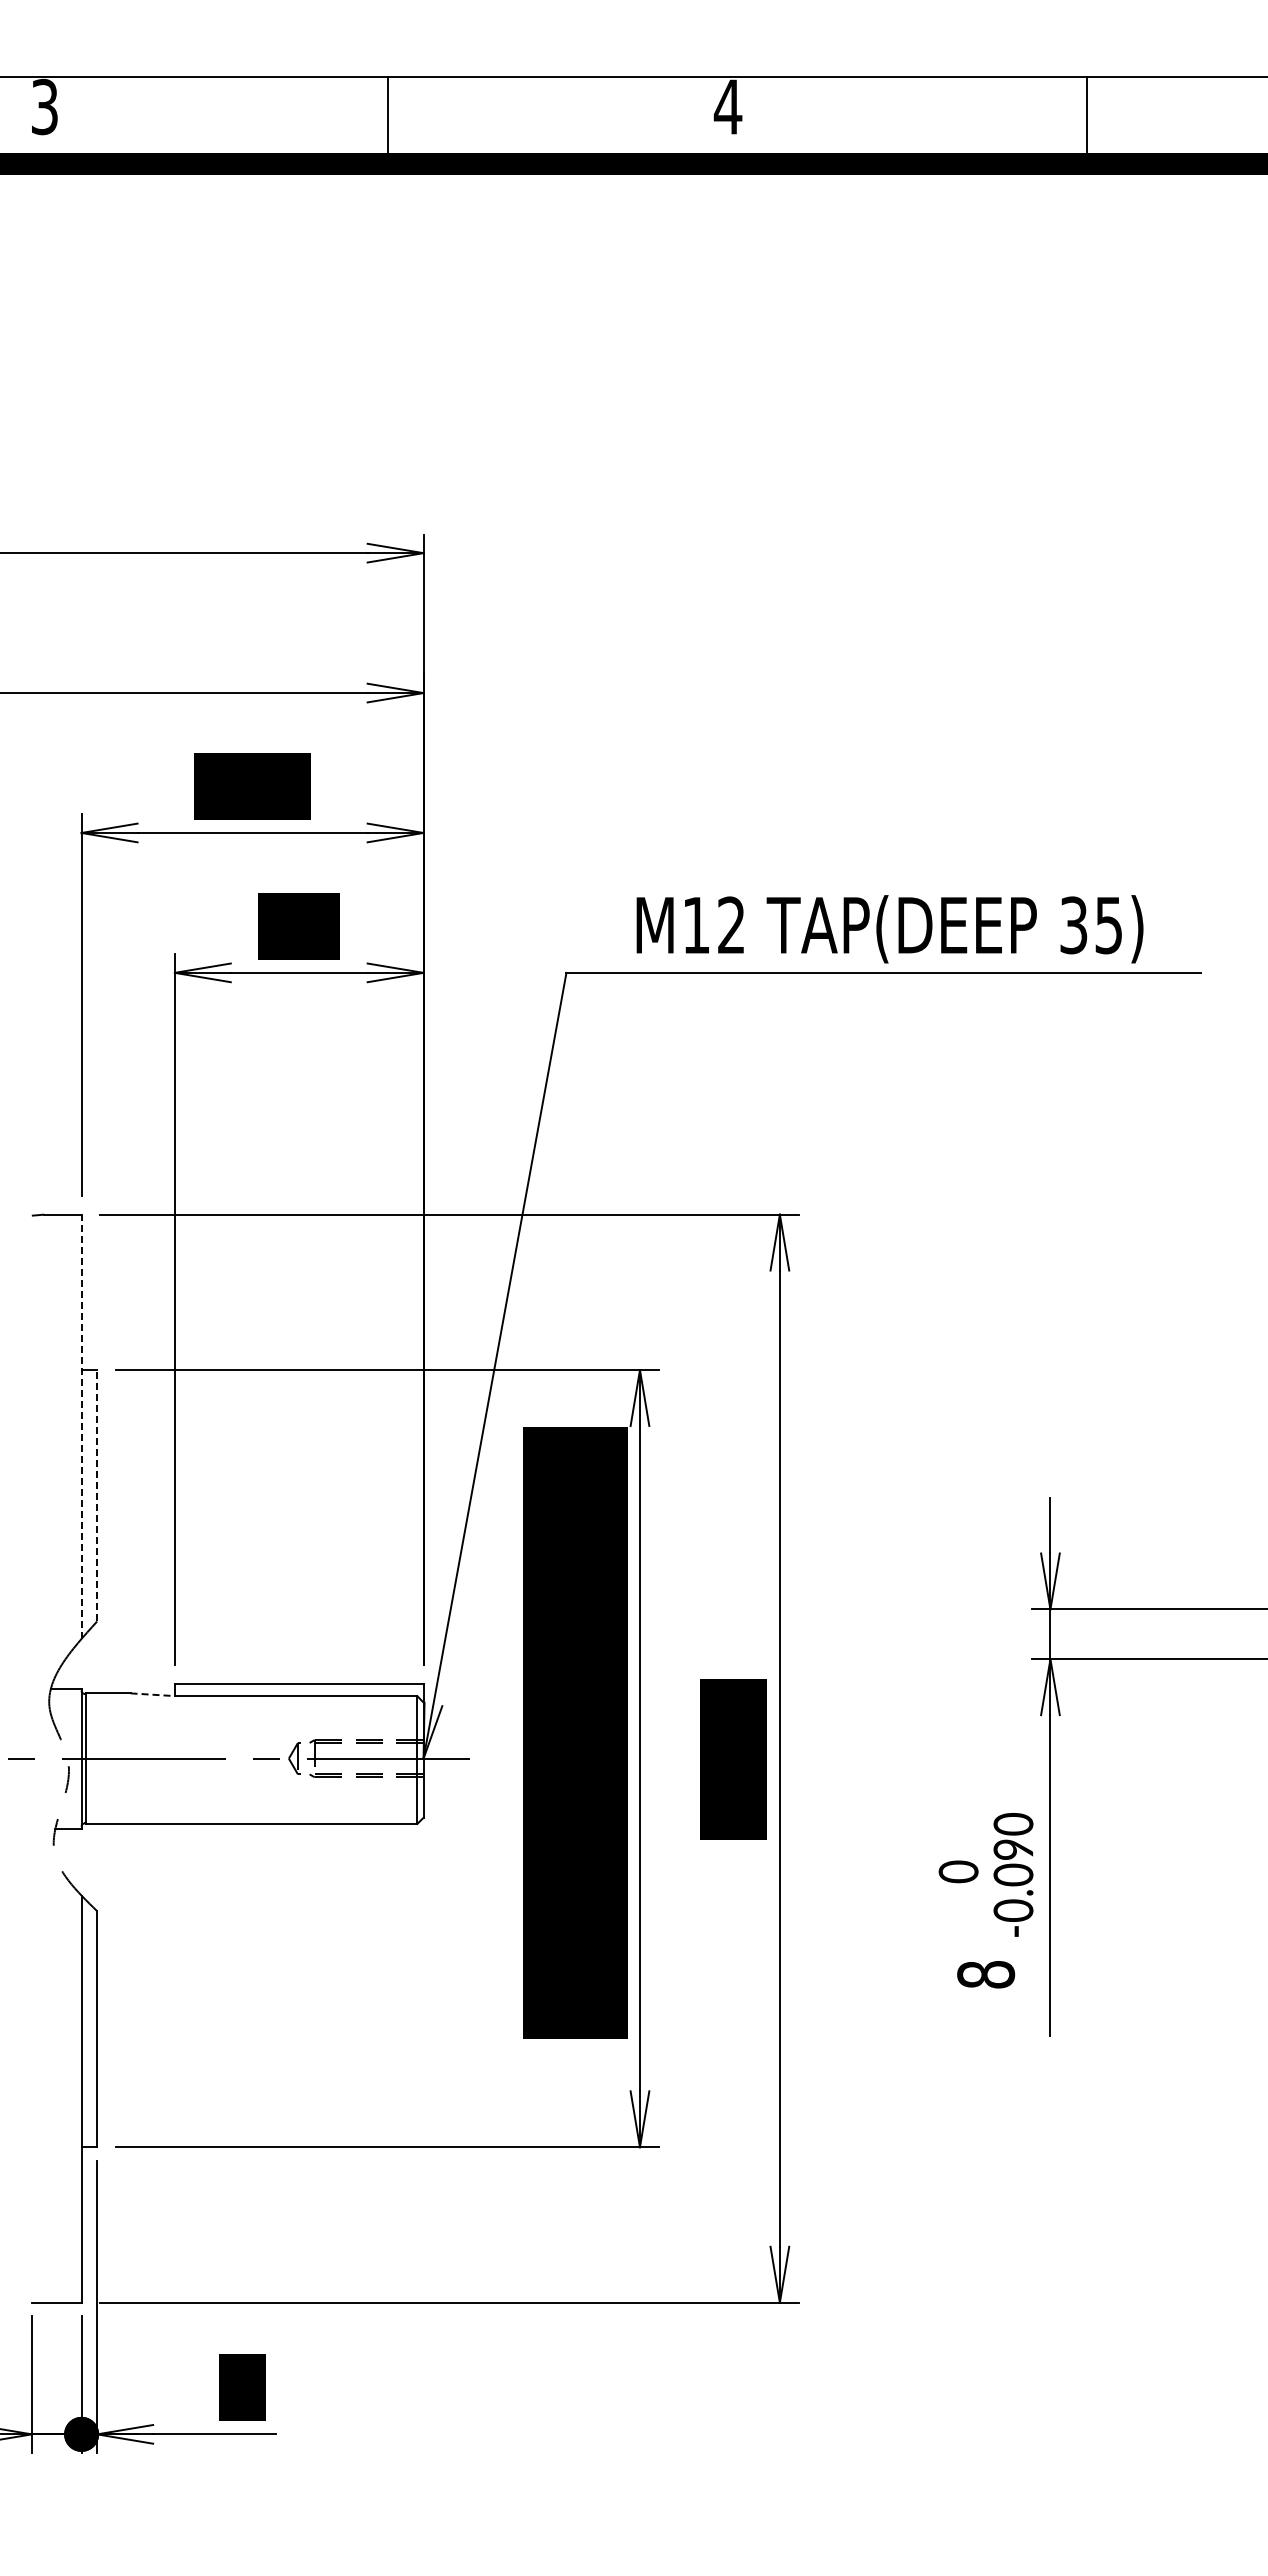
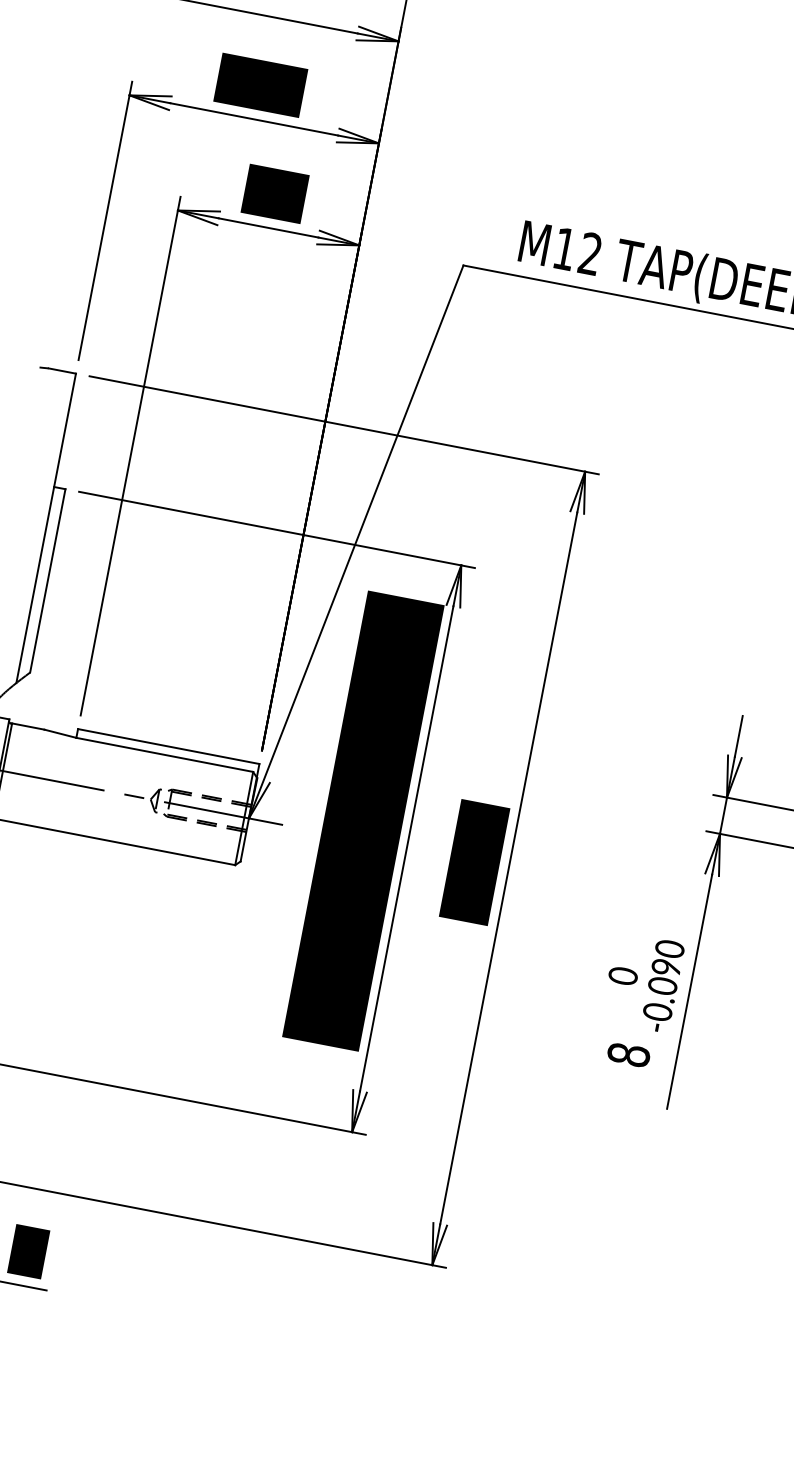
line: (81, 1426) -> (46, 528), dashed -> solid
line: (97, 1495) -> (48, 580), dashed -> solid
line: (153, 1694) -> (61, 733), dashed -> solid

